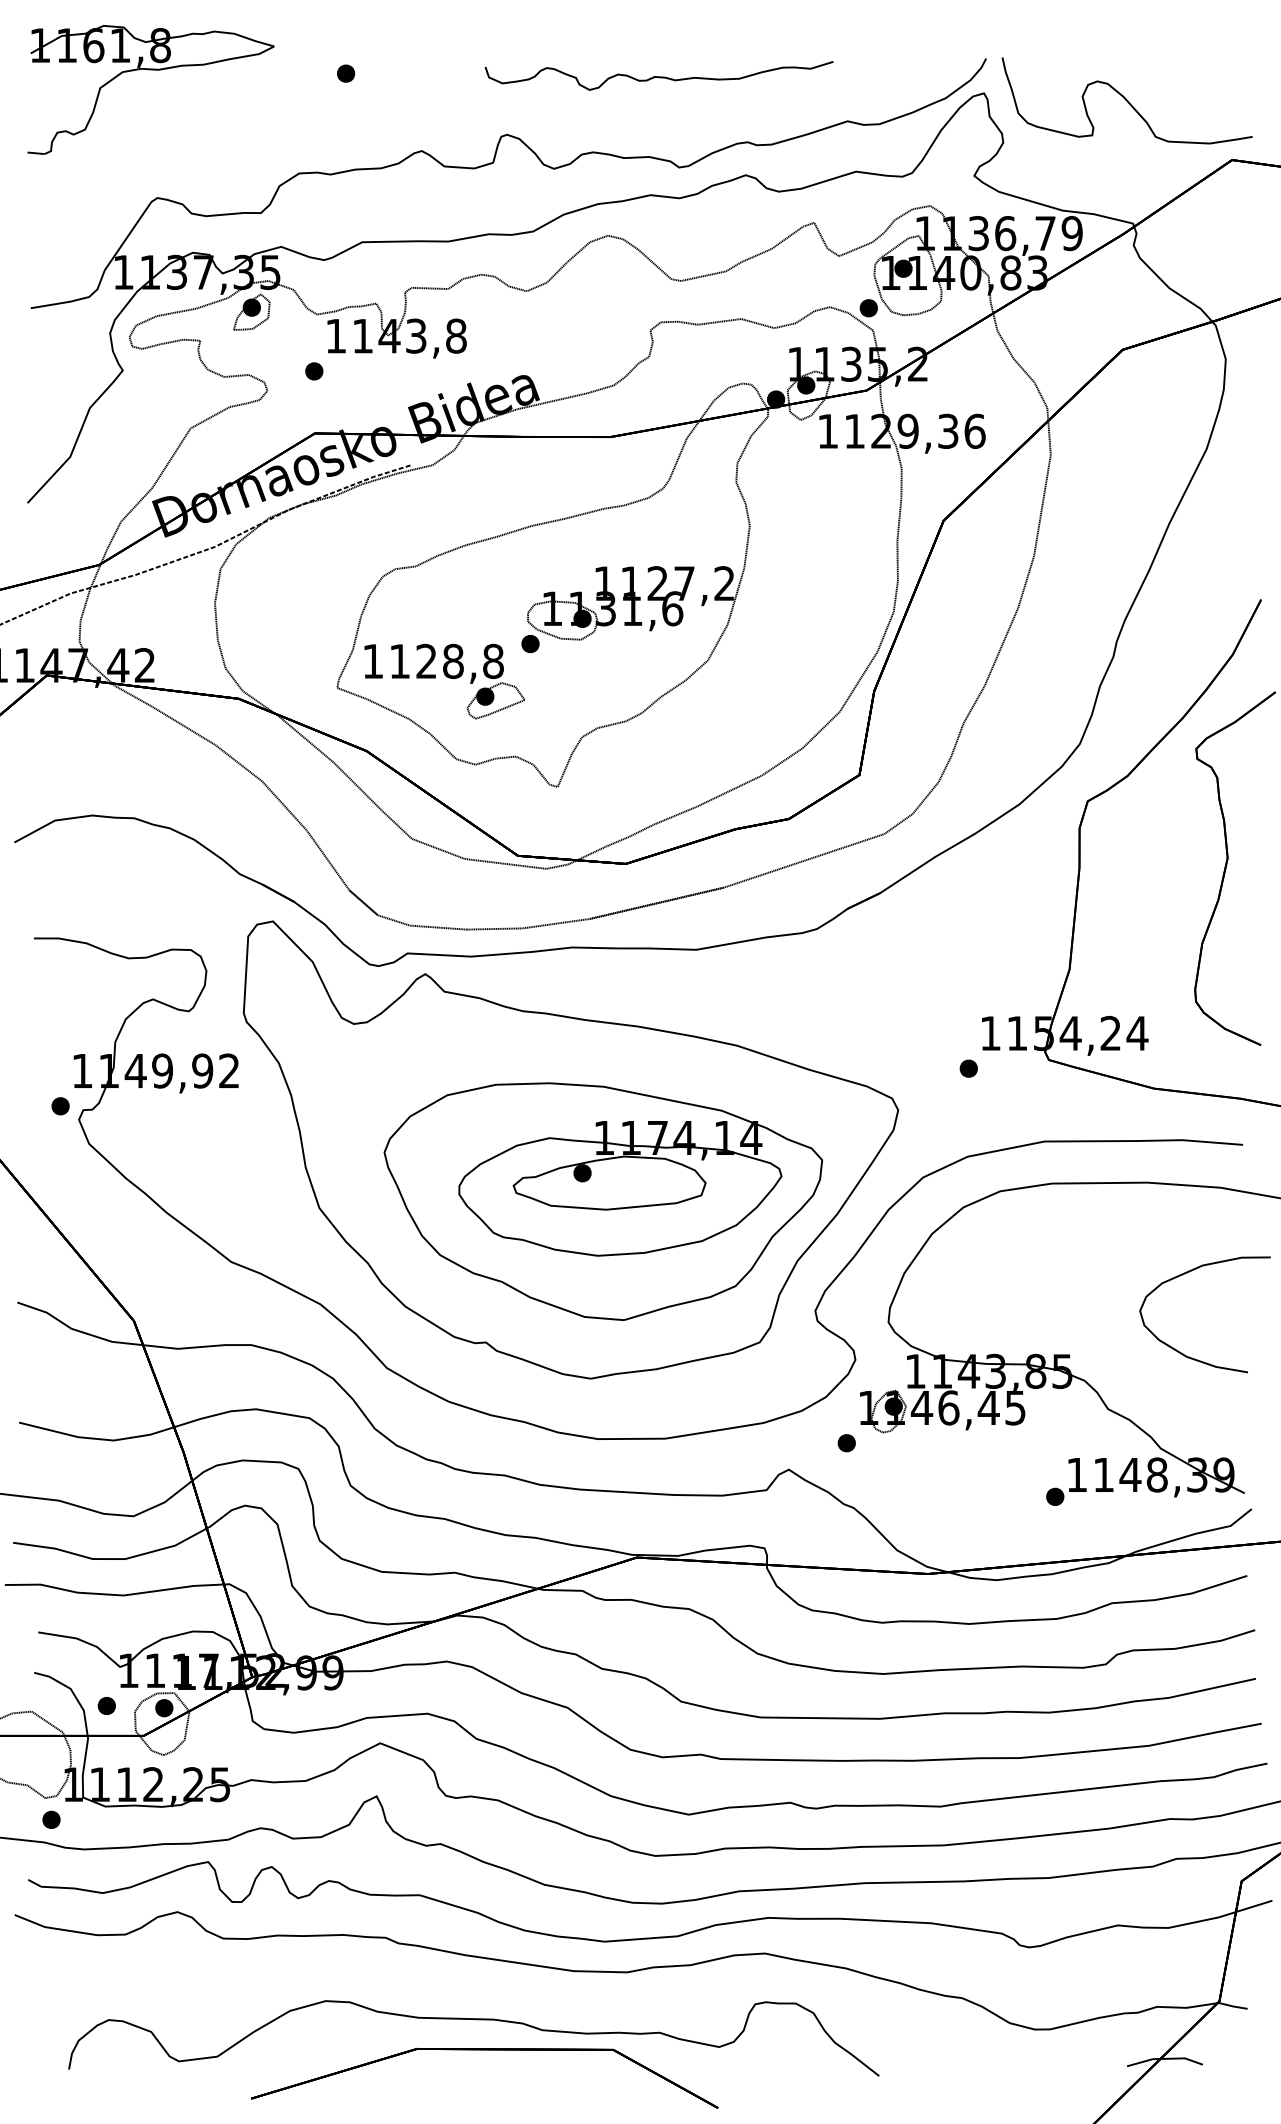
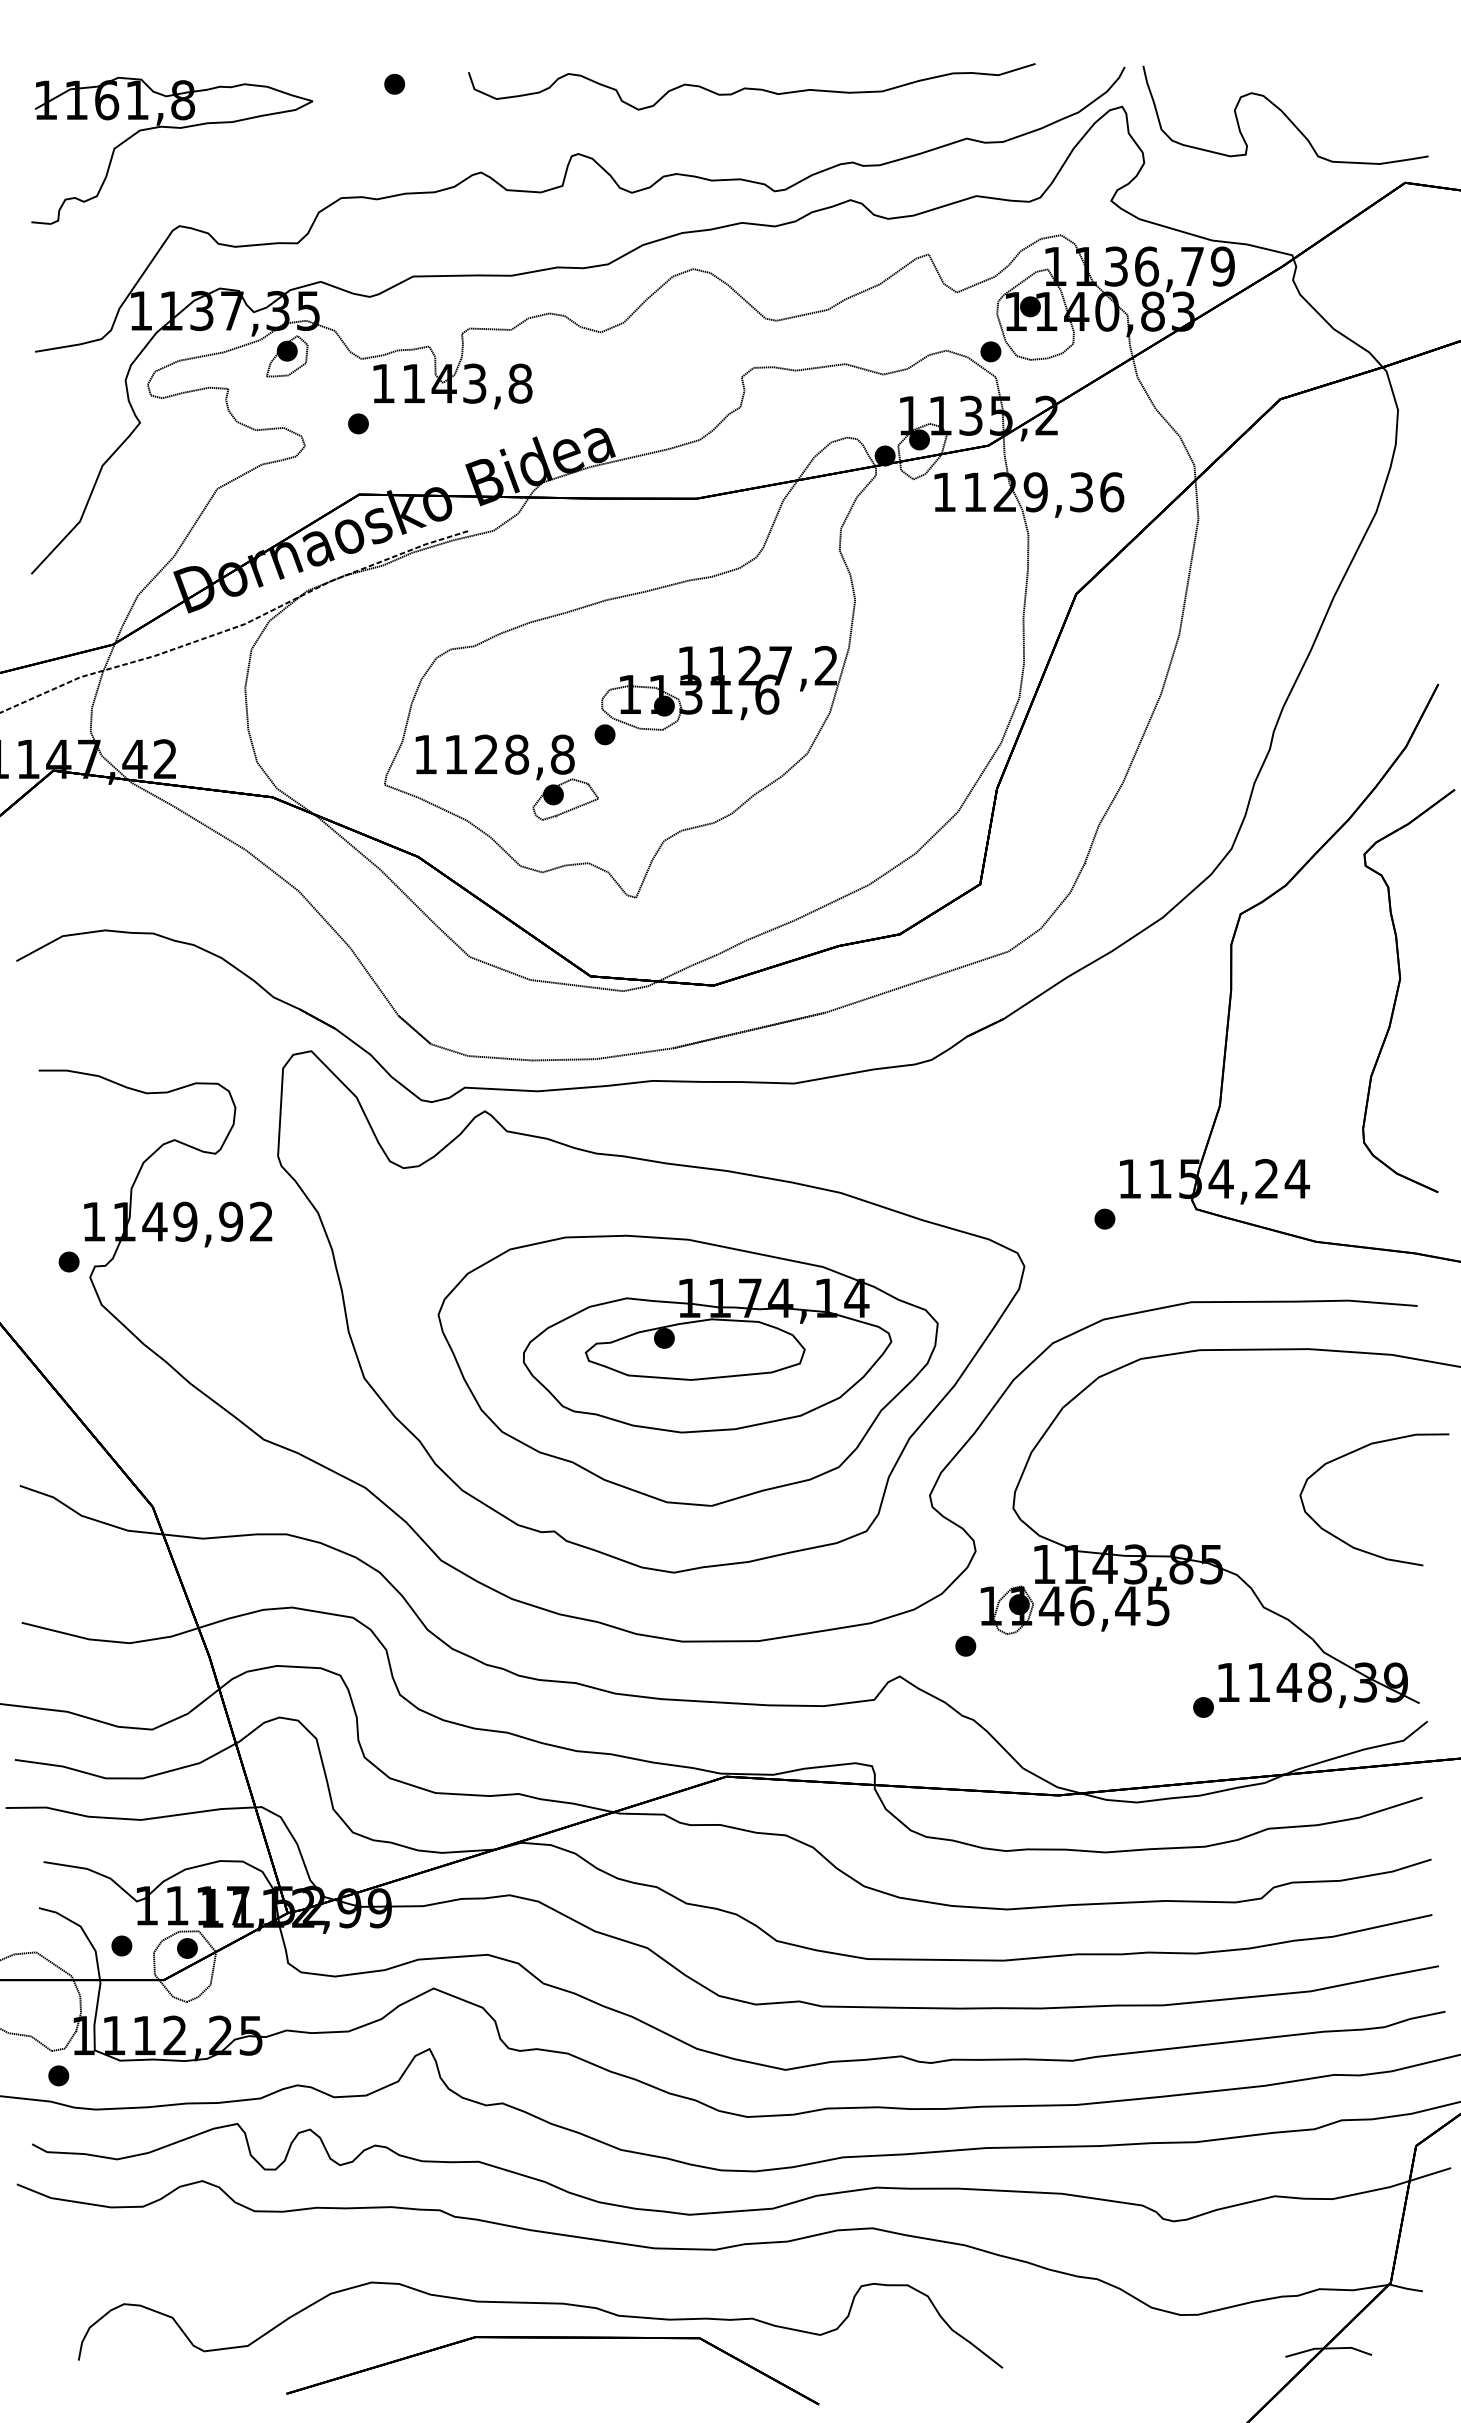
part: (151, 70) -> (172, 128), moved
part: (658, 75) -> (751, 86), size x1.43

